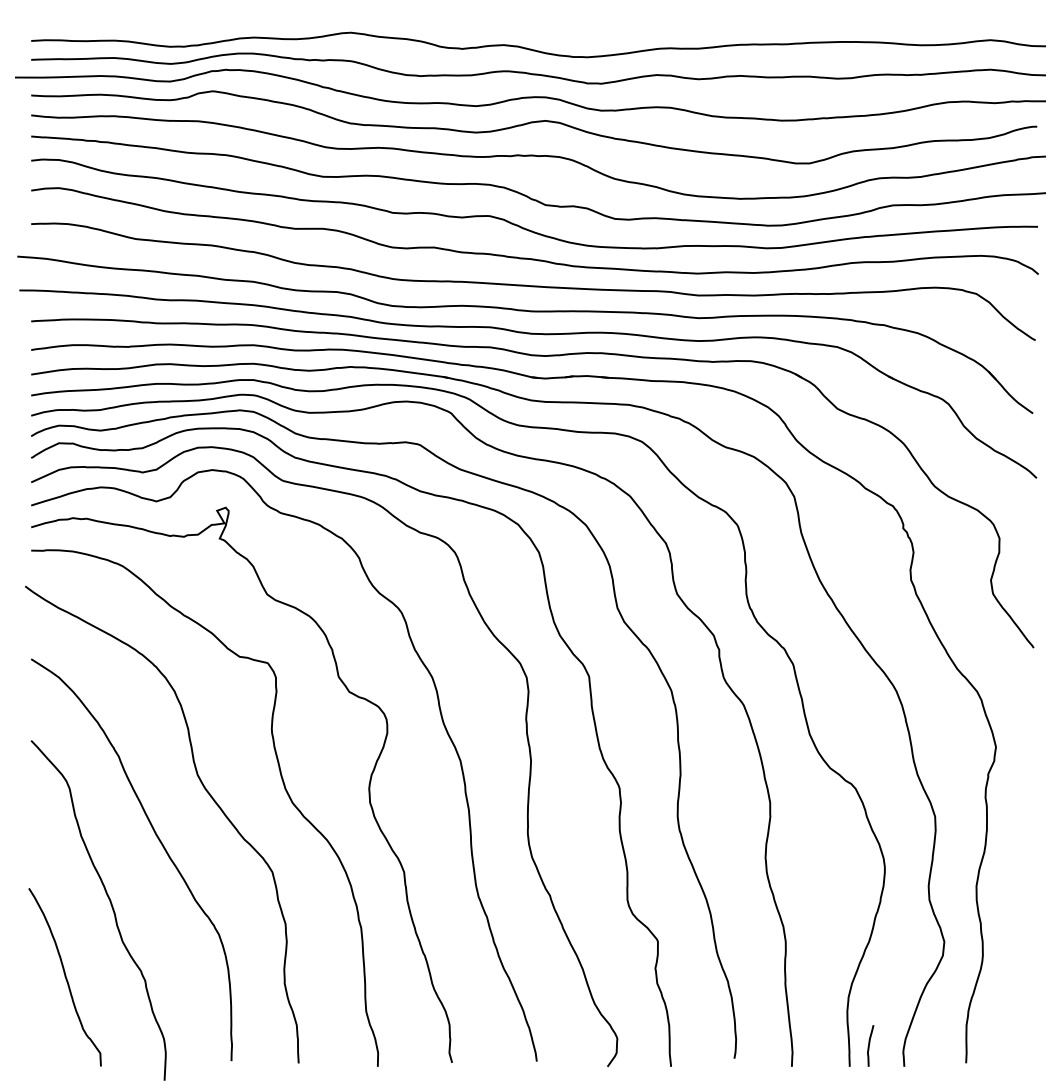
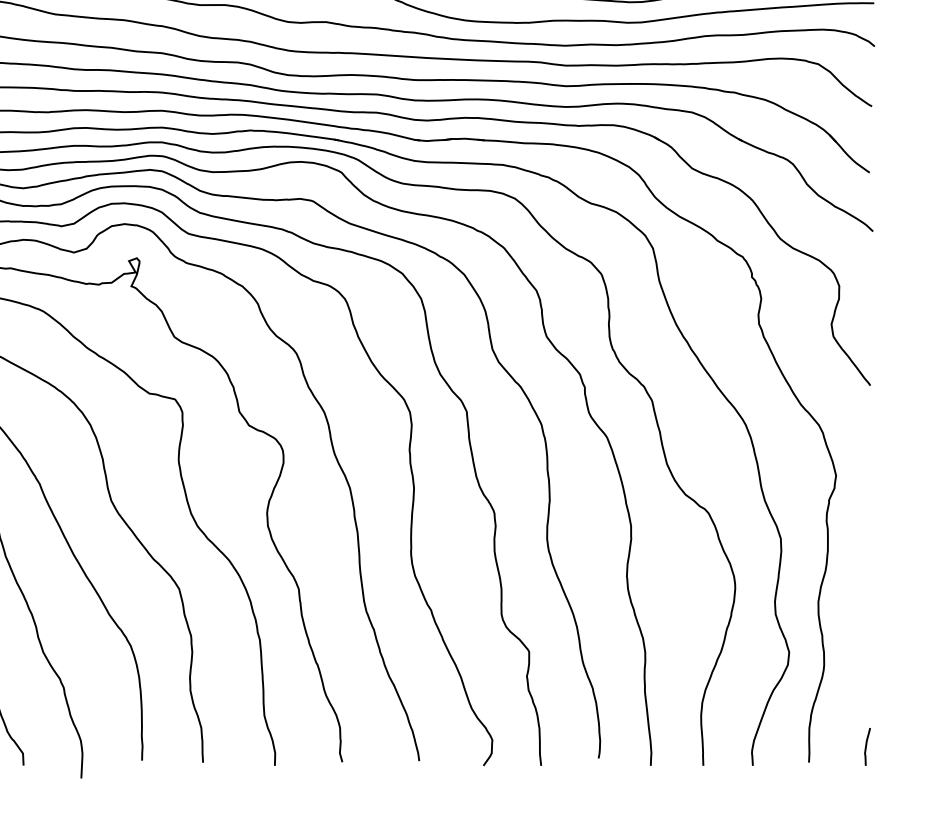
curve: (869, 1045) -> (866, 746), moved

